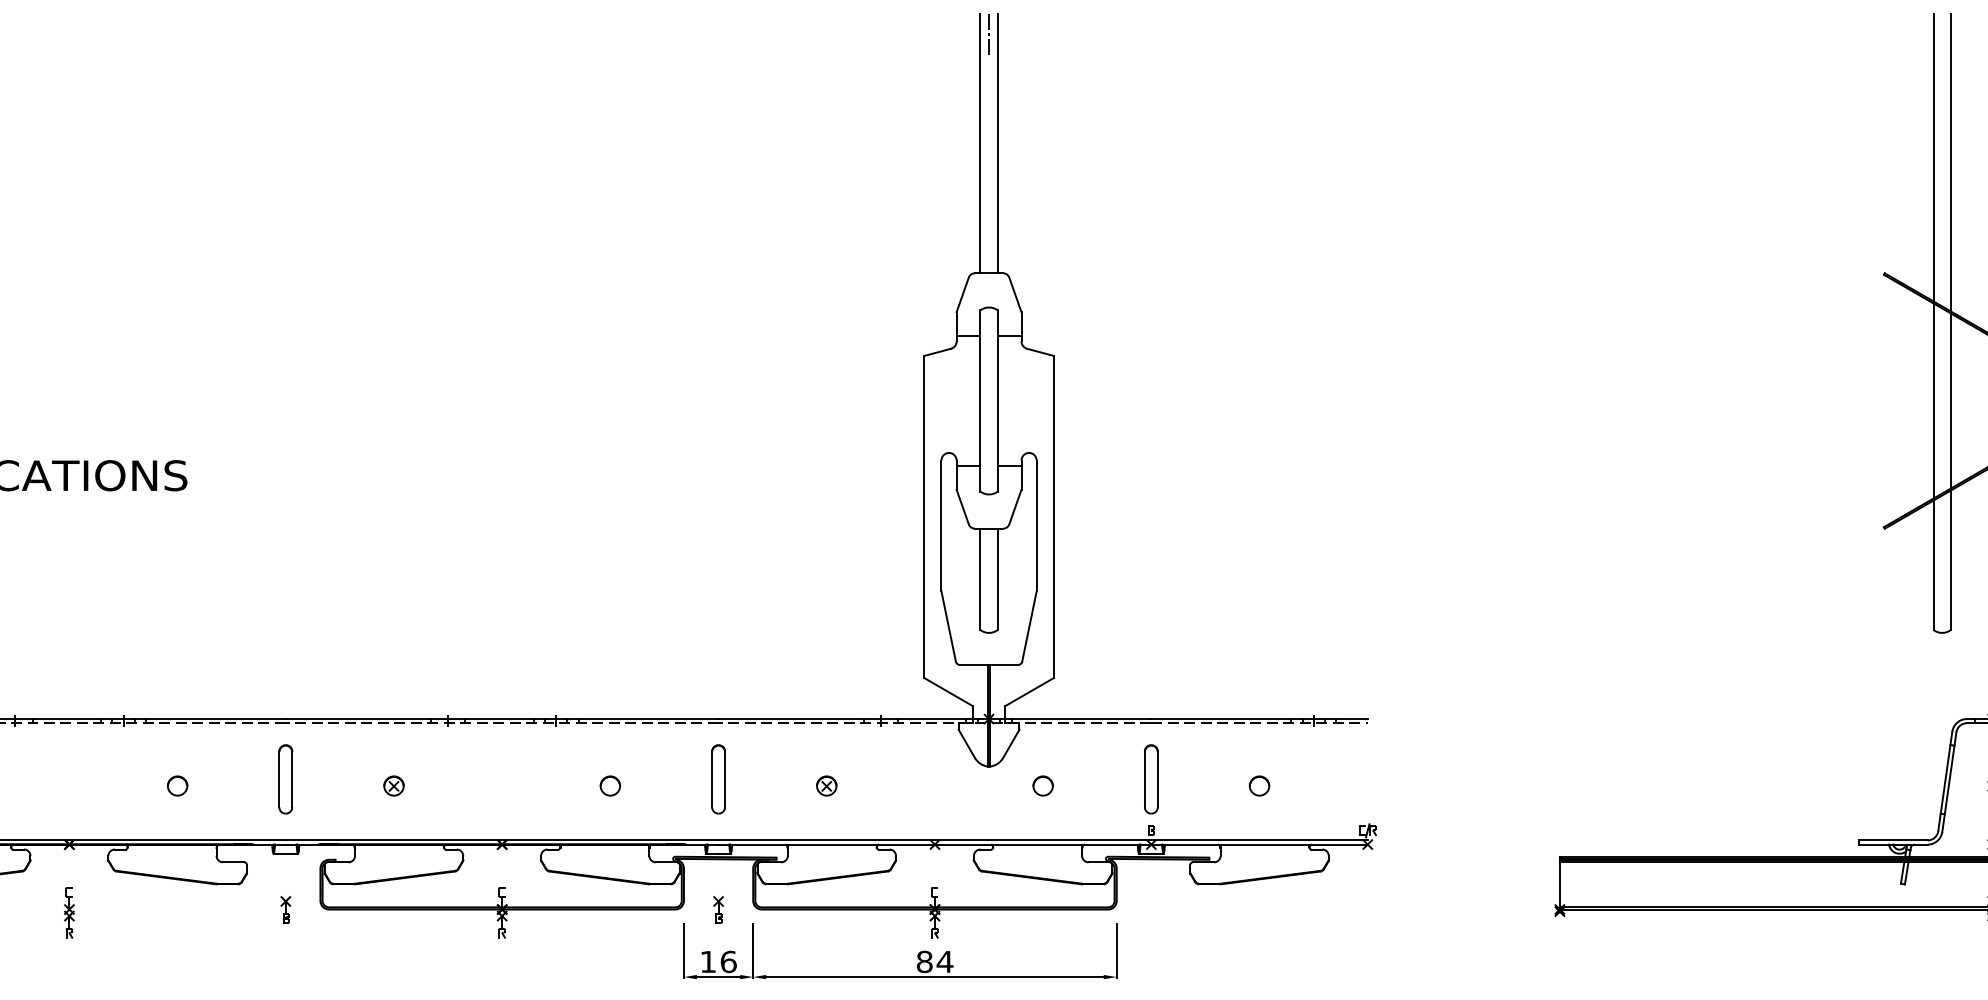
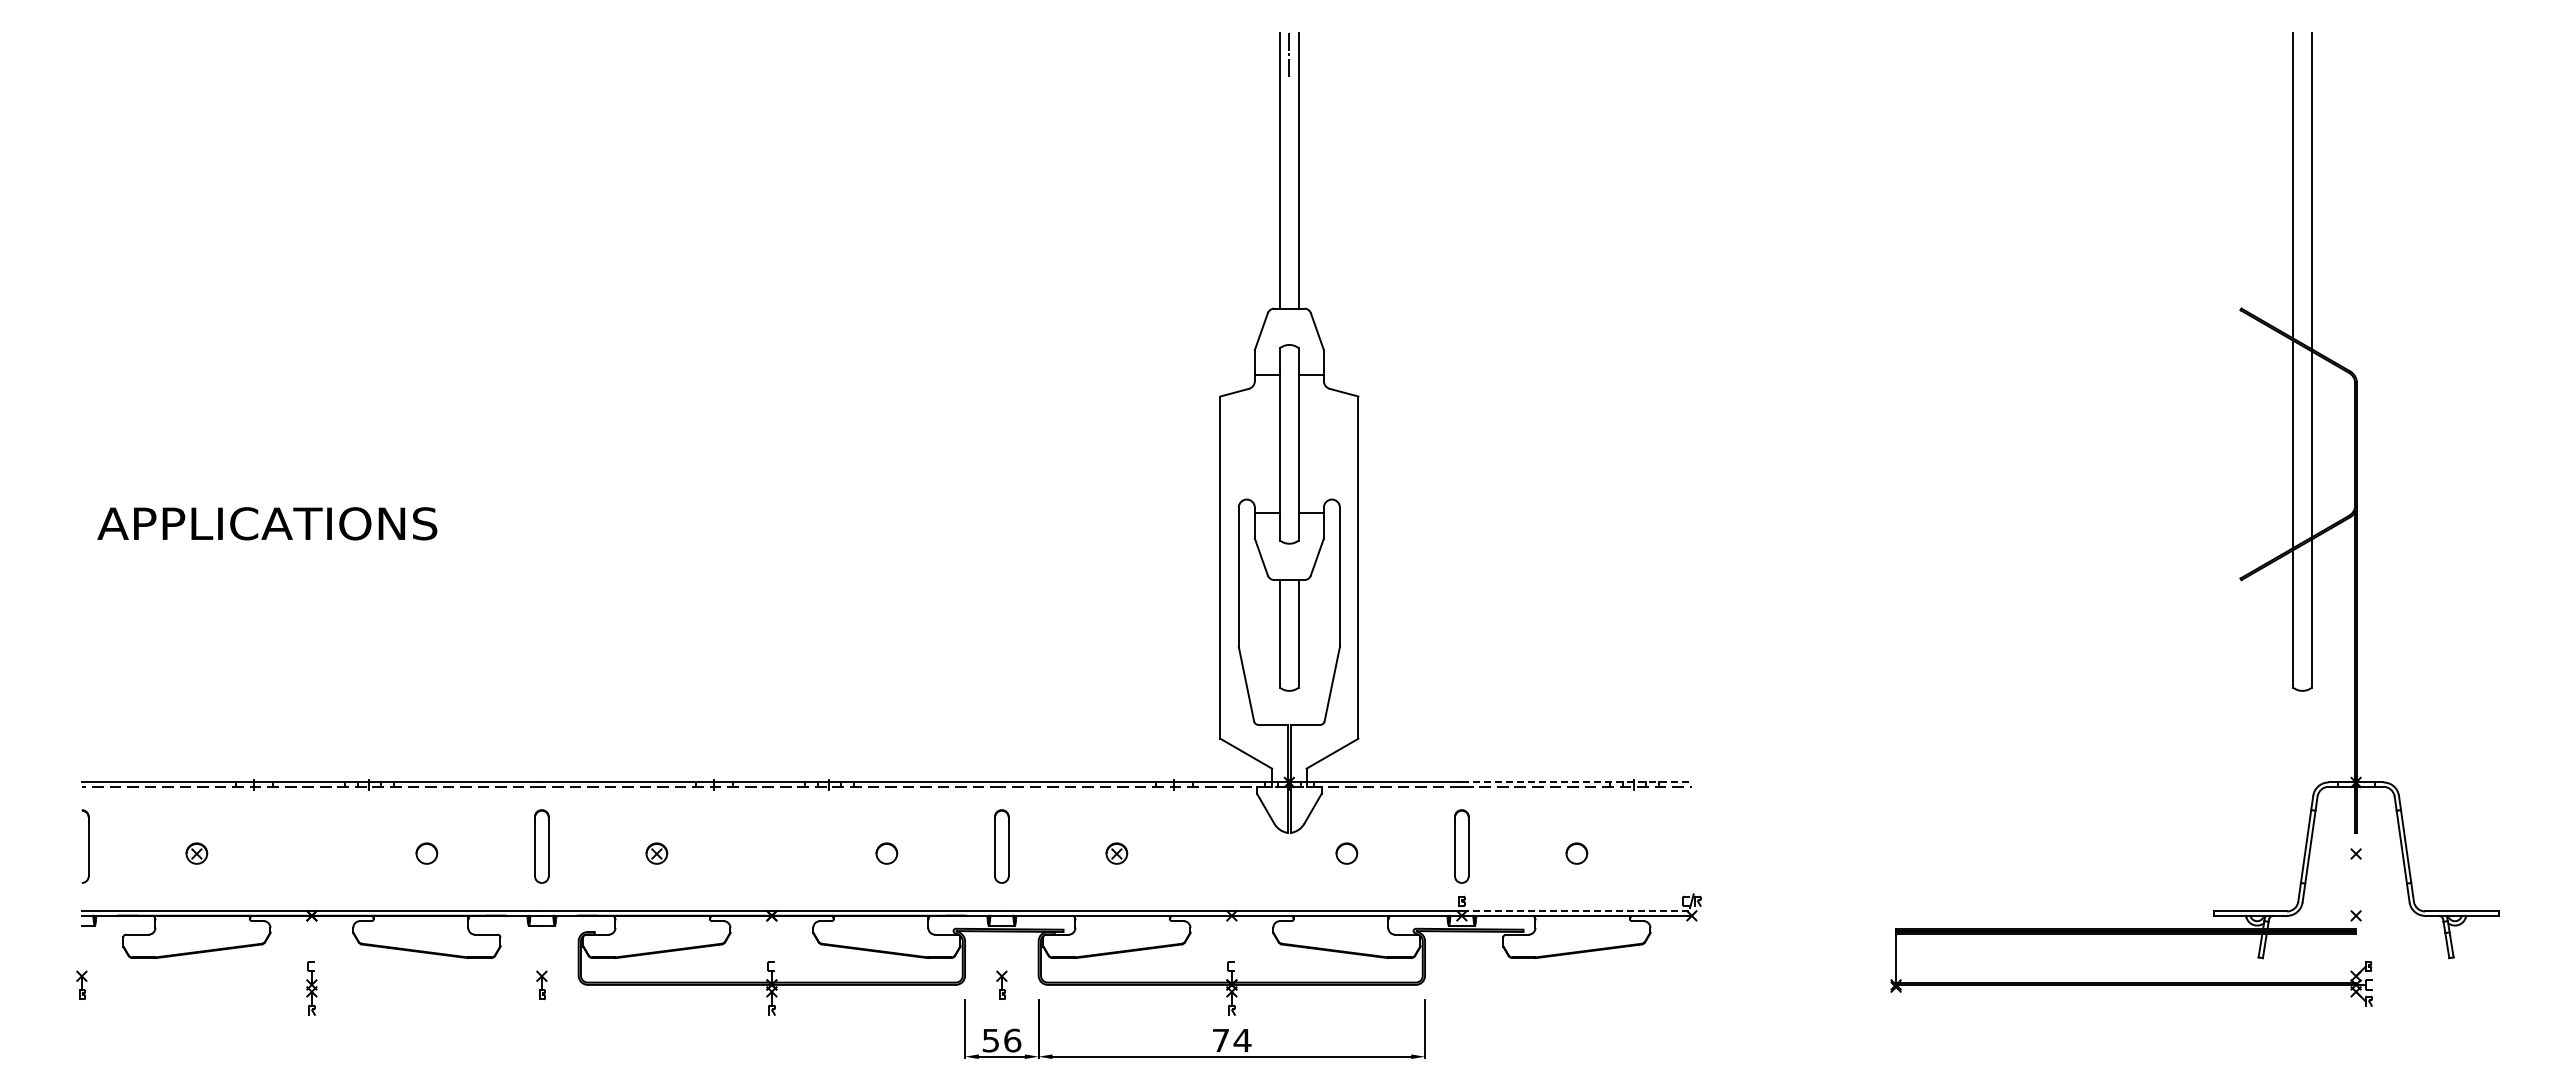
line: (1260, 719) -> (1577, 782), solid -> dashed
line: (1260, 840) -> (1577, 911), solid -> dashed
text: (707, 961) -> (990, 1040), 16 -> 56
text: (924, 961) -> (1220, 1040), 84 -> 74

